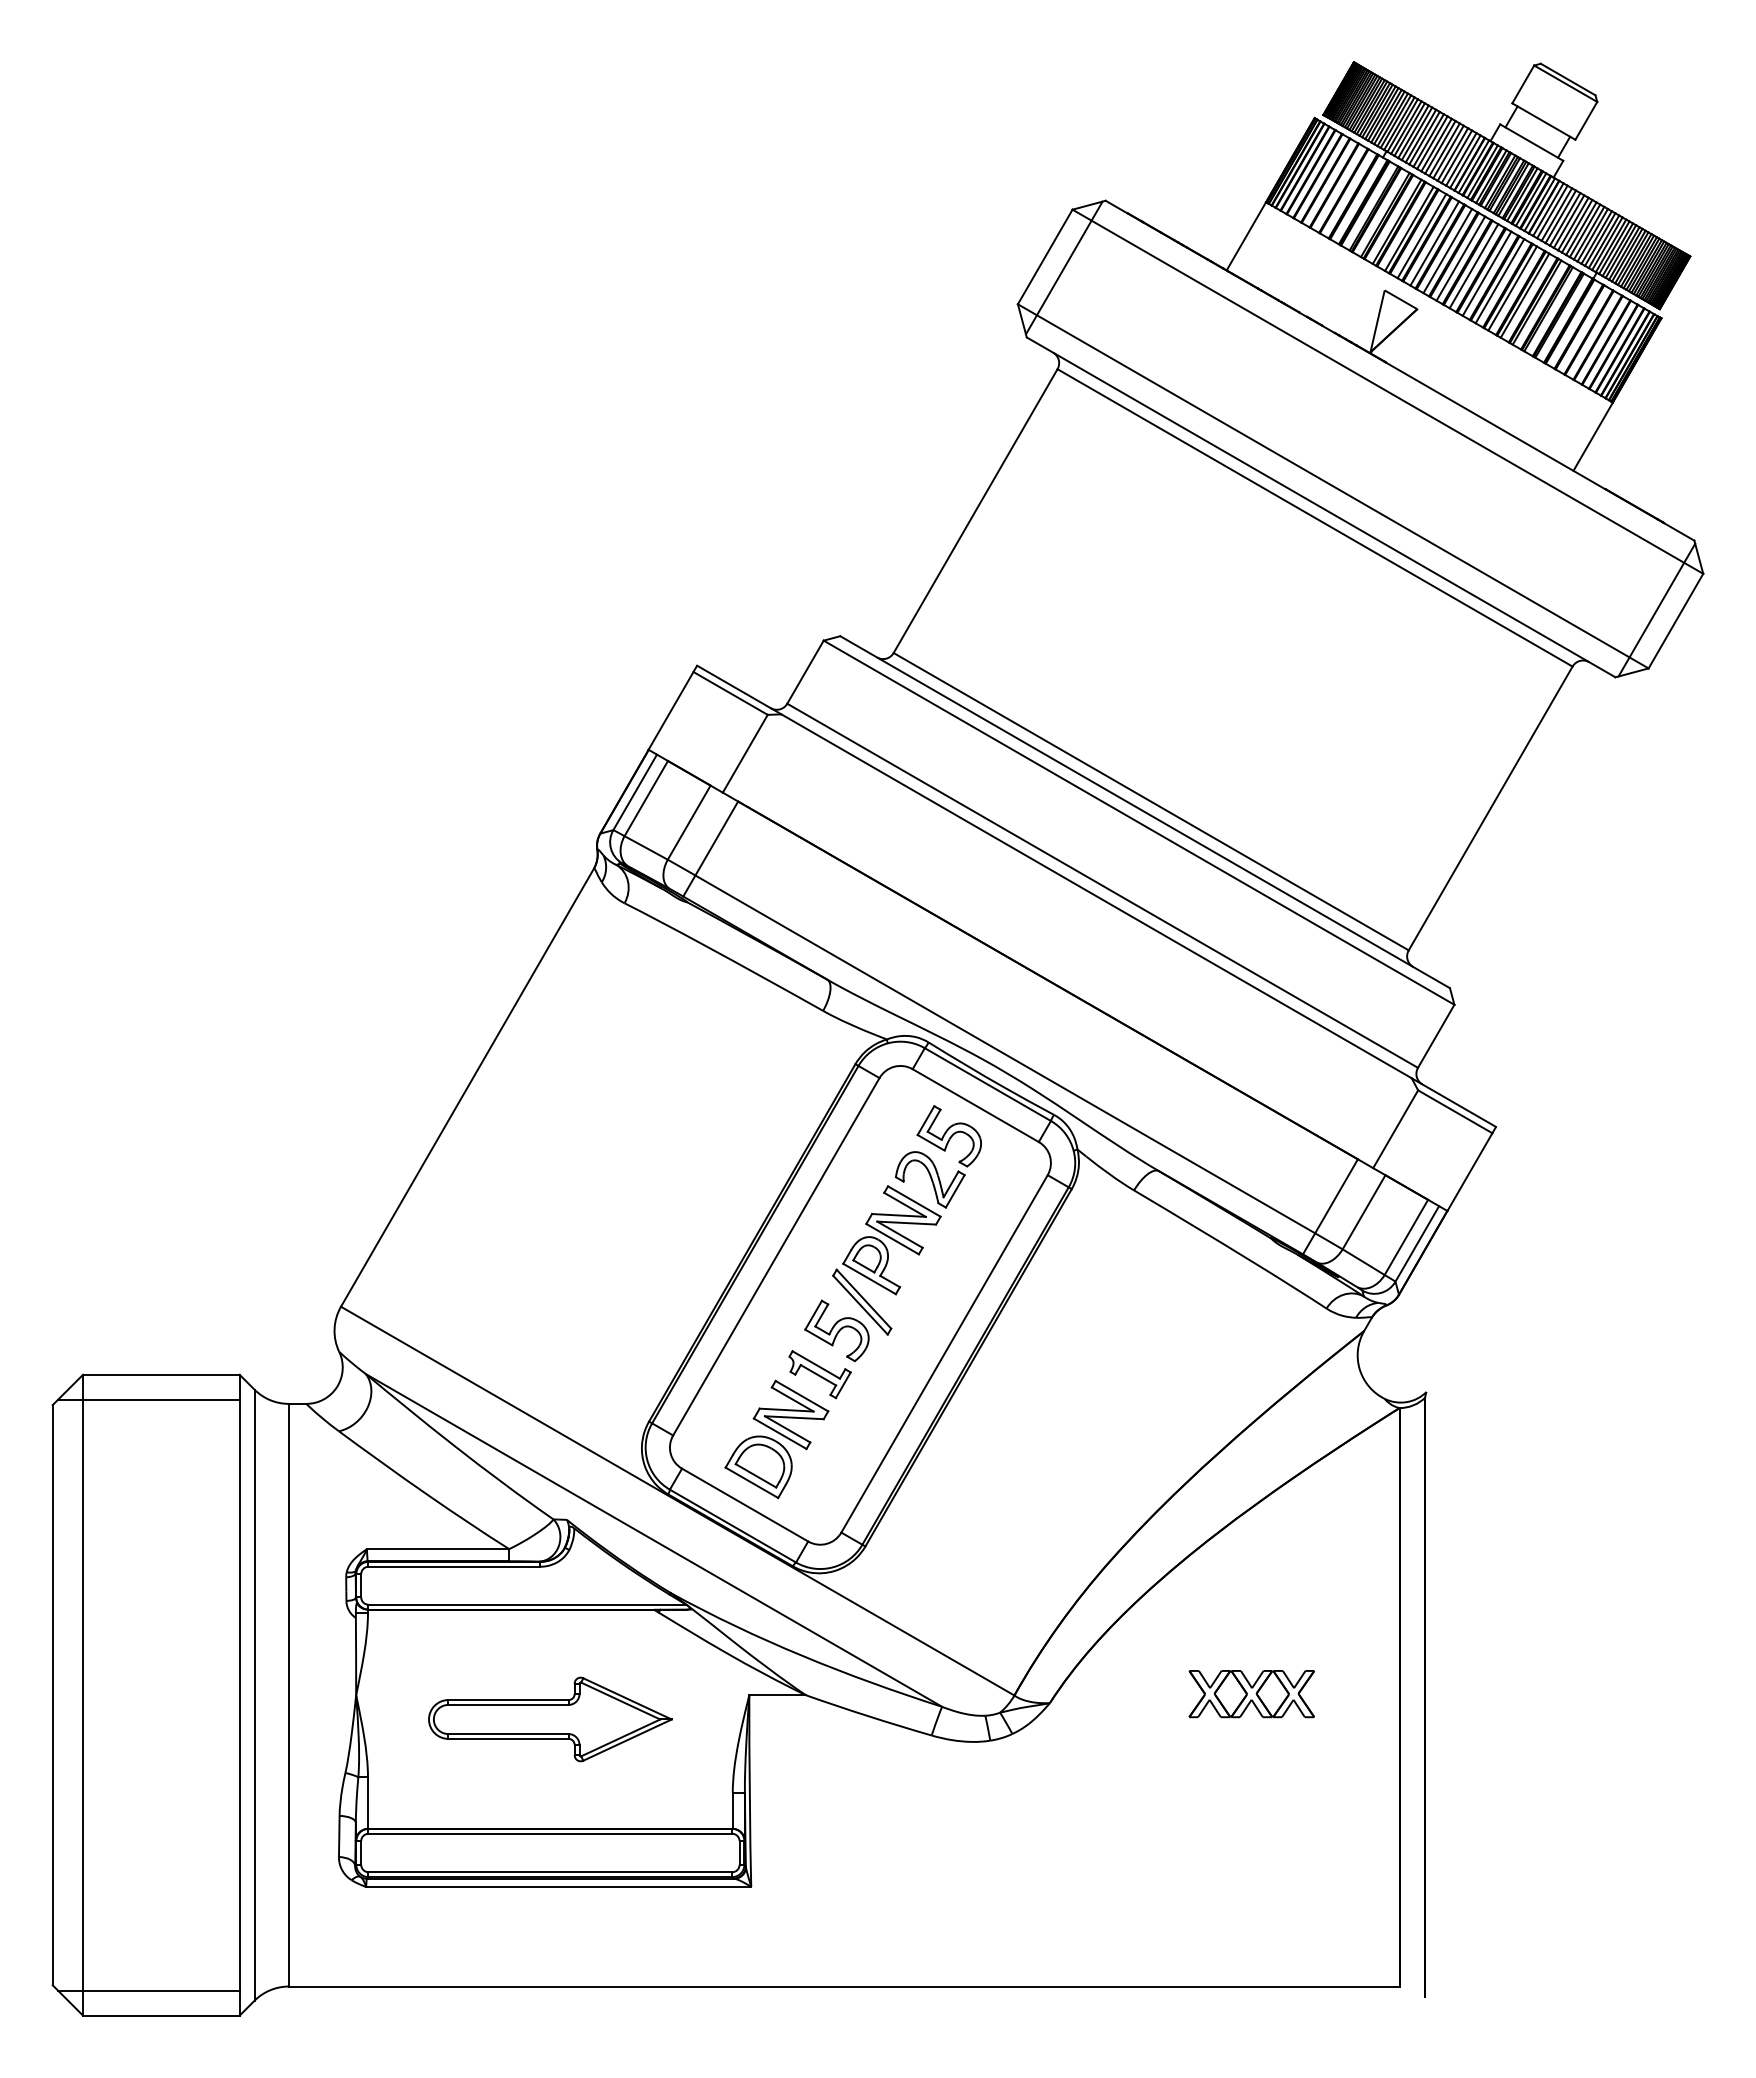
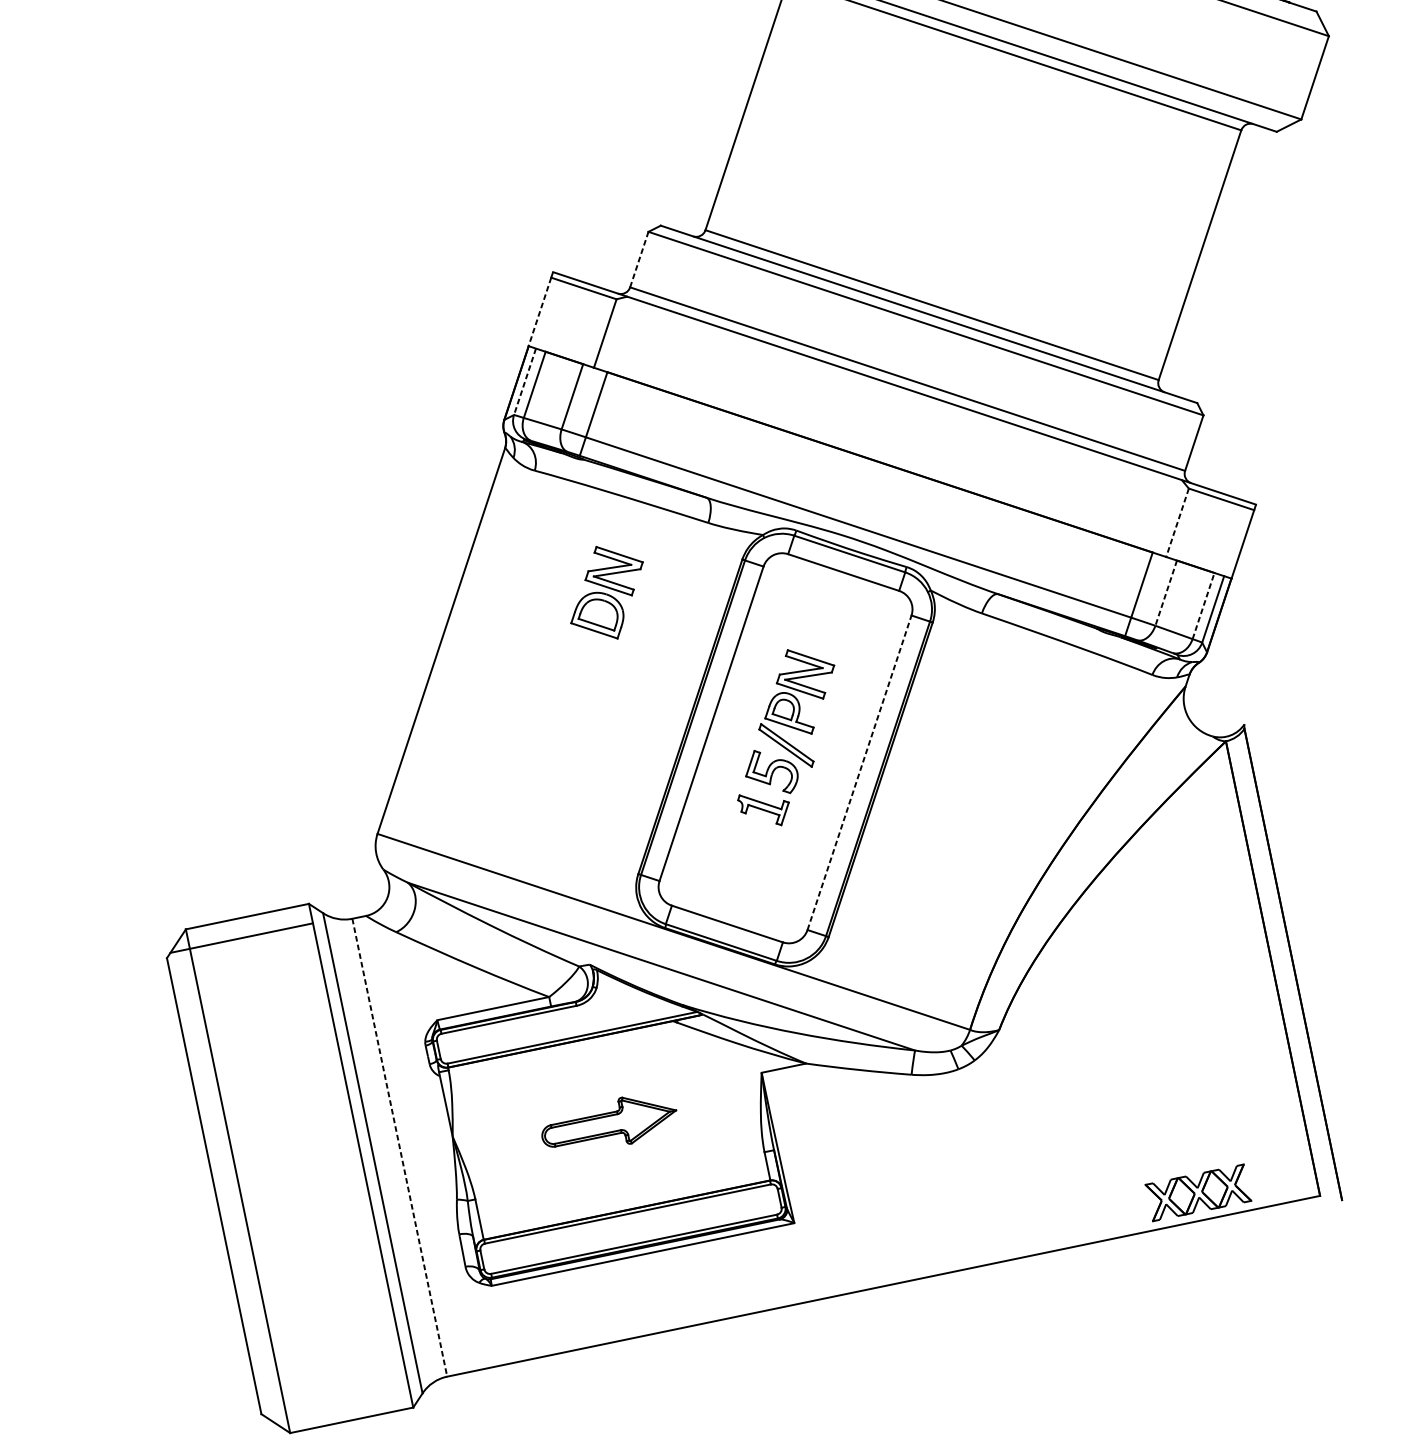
line: (1656, 609) -> (1297, 71), removed
line: (805, 671) -> (639, 259), solid -> dashed
line: (671, 710) -> (540, 311), solid -> dashed
line: (635, 792) -> (525, 381), solid -> dashed
line: (1395, 1129) -> (1177, 523), solid -> dashed
part: (942, 1150) -> (824, 613), removed
line: (1364, 1212) -> (1166, 593), solid -> dashed
line: (1406, 1236) -> (1203, 605), solid -> dashed
line: (944, 1353) -> (859, 772), solid -> dashed
part: (776, 1439) -> (606, 592), moved
part: (1251, 1694) -> (1198, 1193), moved
line: (288, 1695) -> (399, 1148), solid -> dashed
part: (550, 1719) -> (609, 1124), size x0.7
line: (148, 1990) -> (337, 1402), removed

